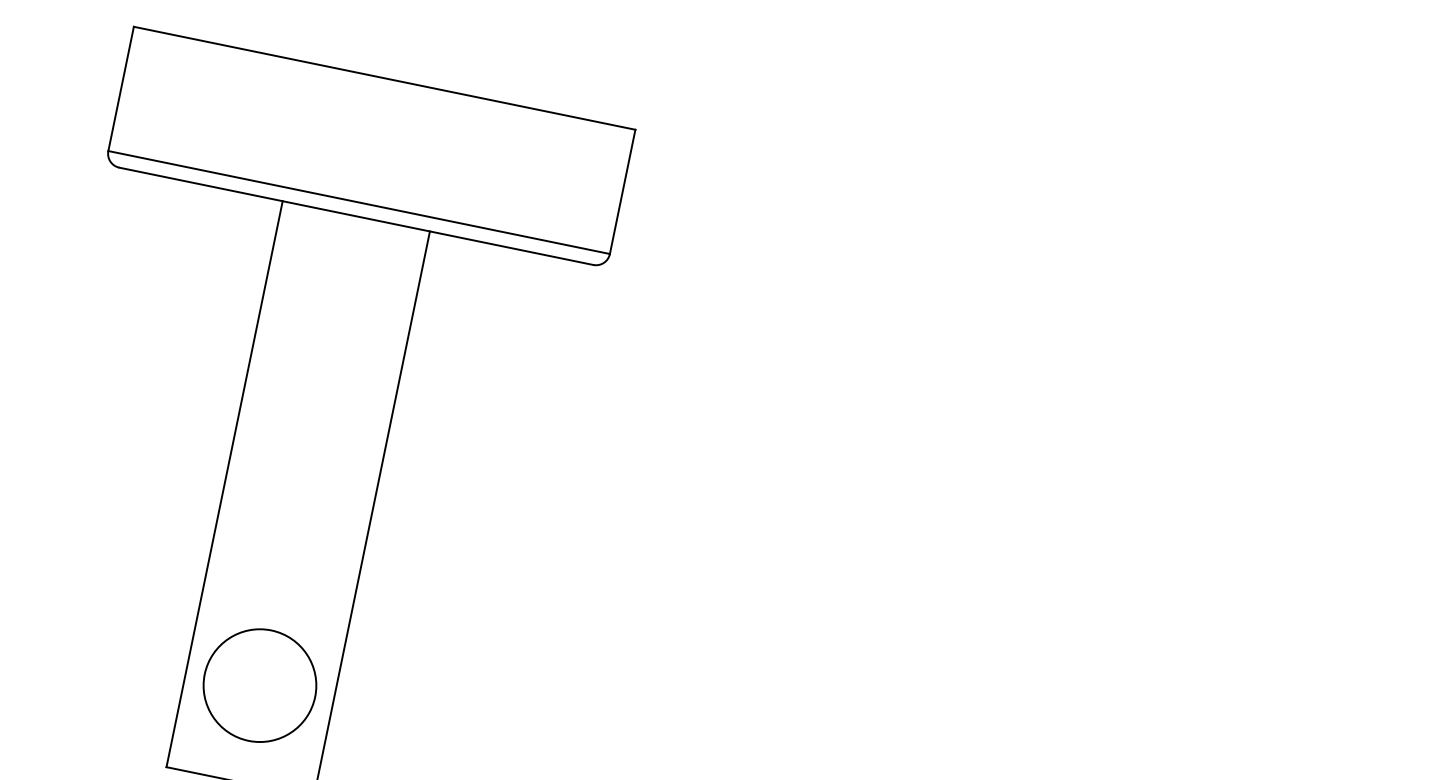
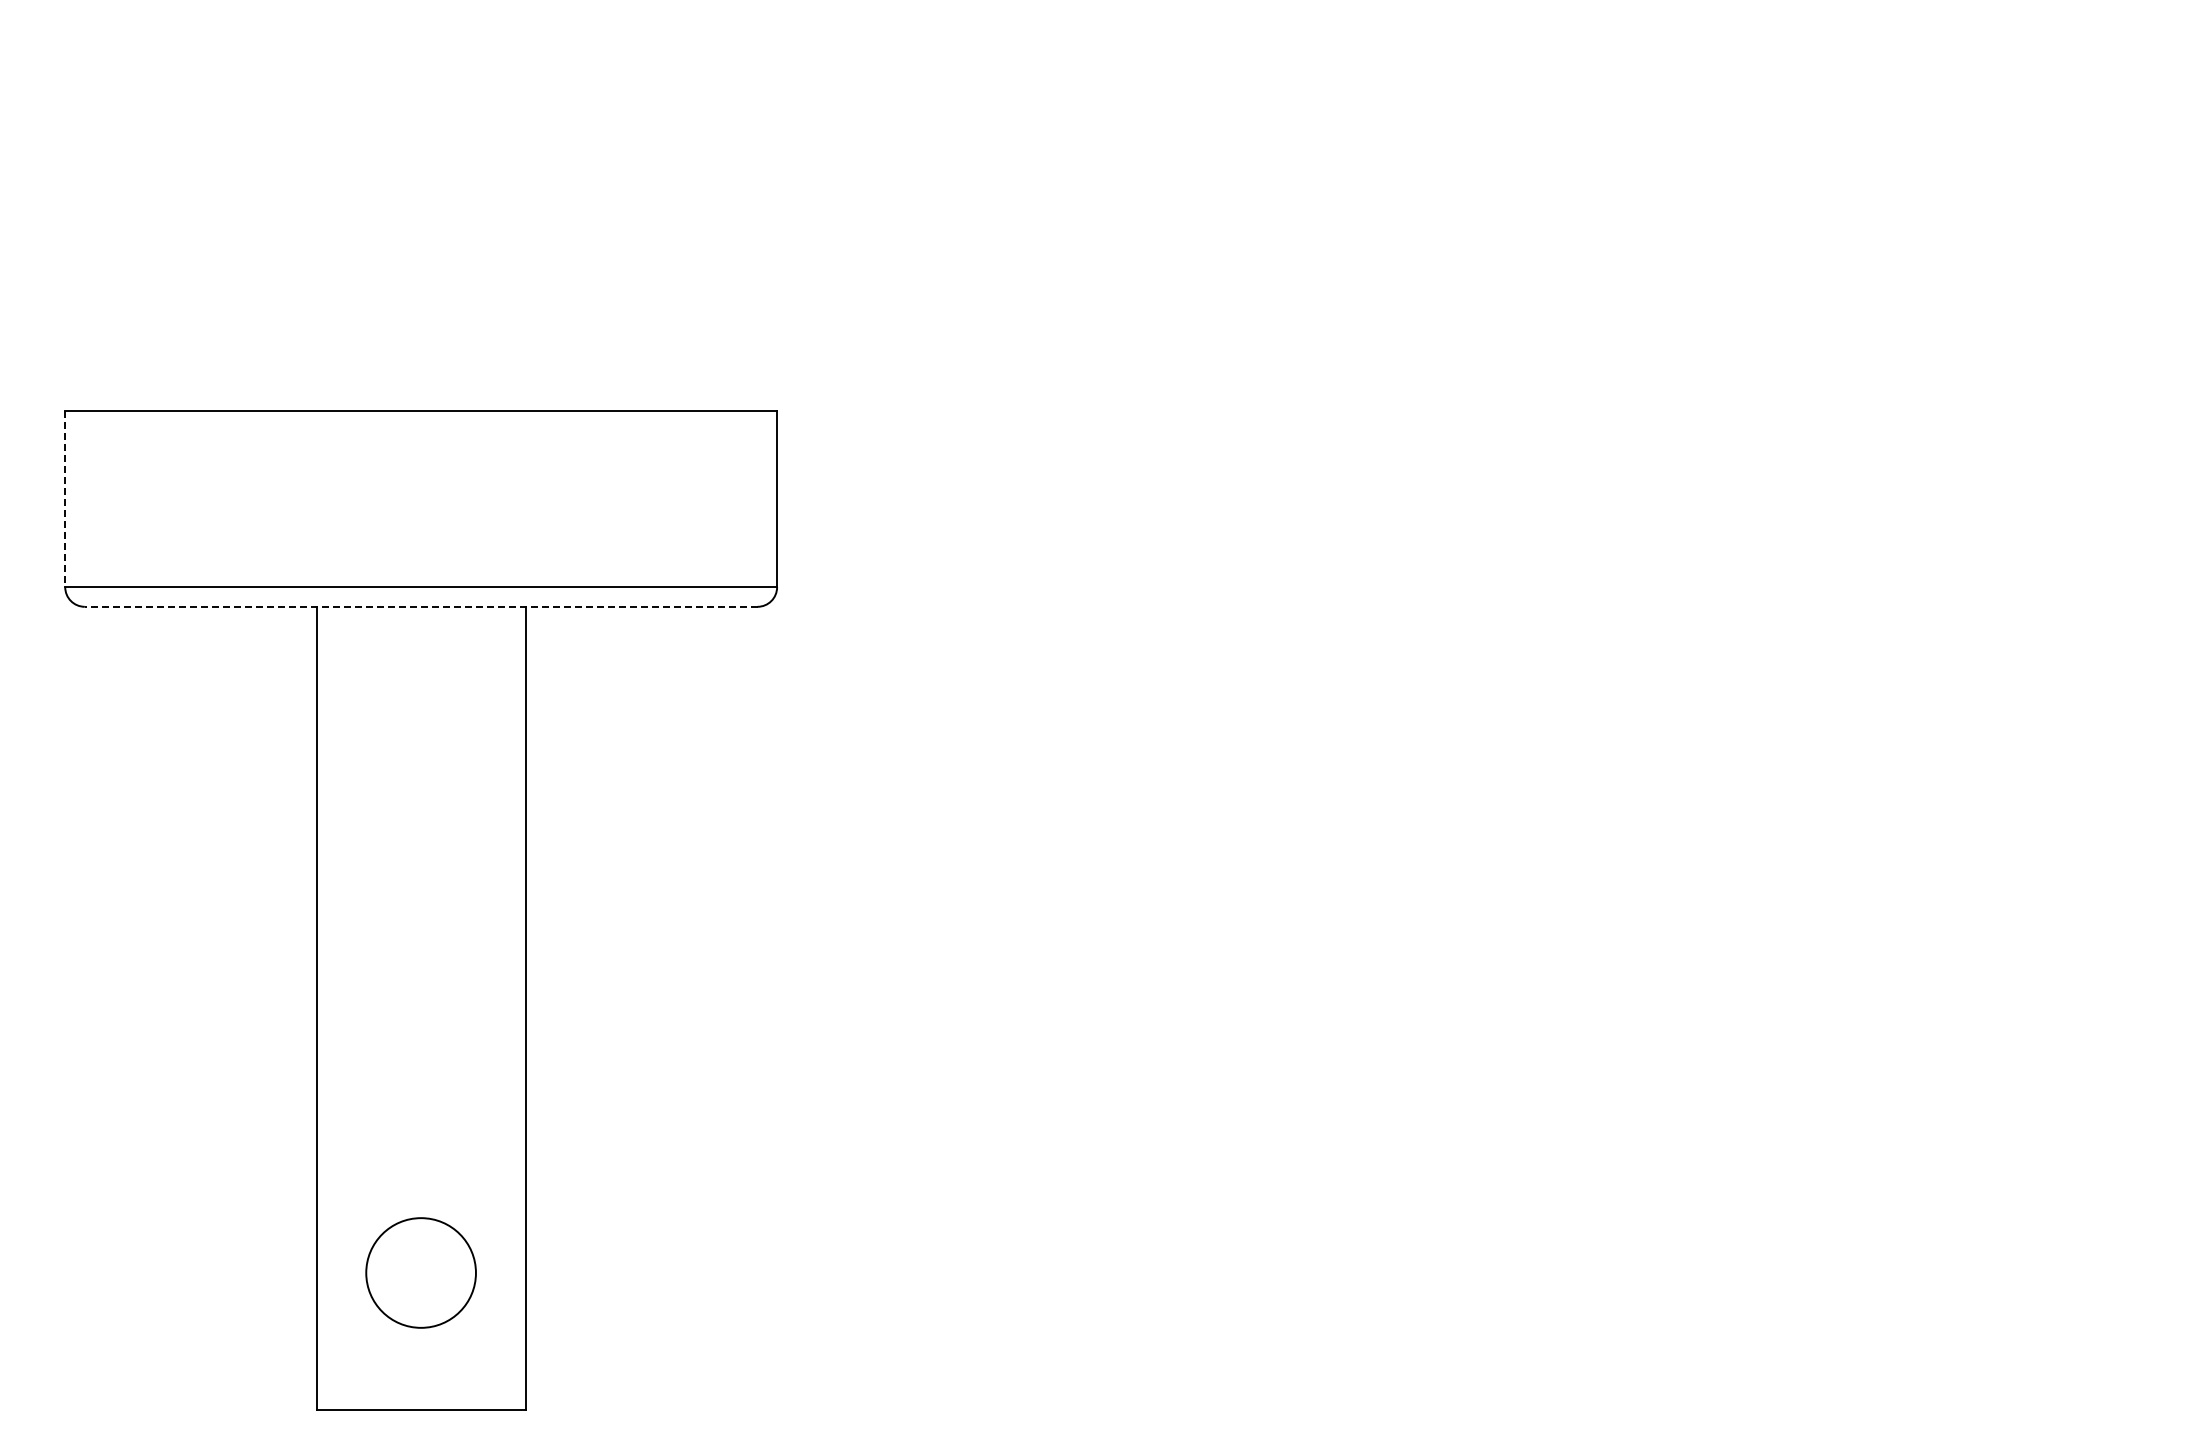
line: (121, 89) -> (65, 499), solid -> dashed
line: (355, 215) -> (420, 606), solid -> dashed
circle: (259, 685) -> (420, 1272), size x0.7

